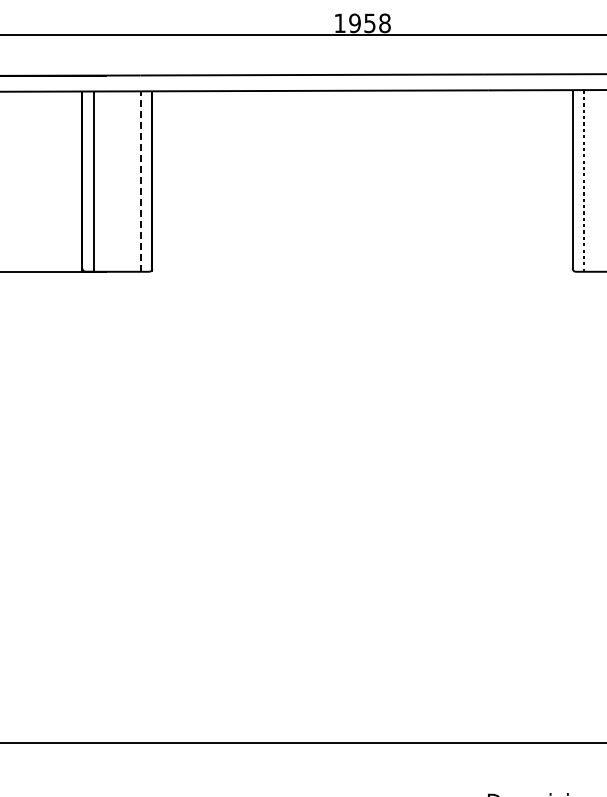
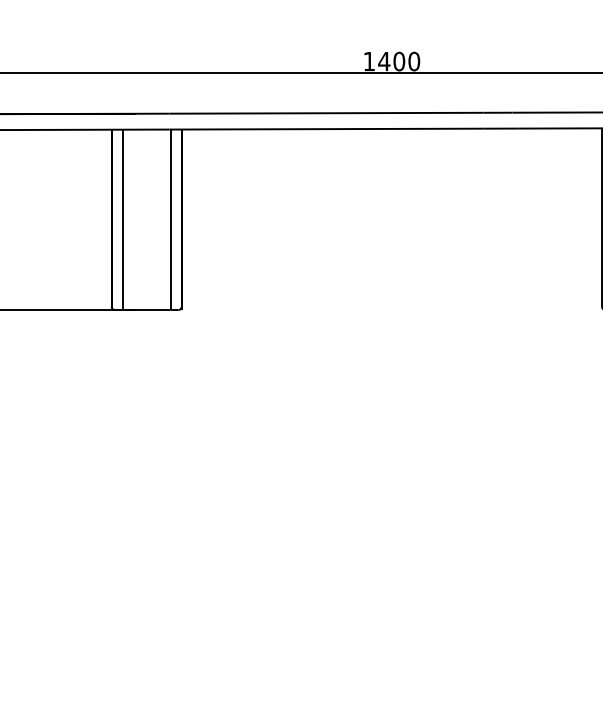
text: (369, 23) -> (398, 61), 1958 -> 1400
line: (141, 181) -> (170, 219), dashed -> solid

